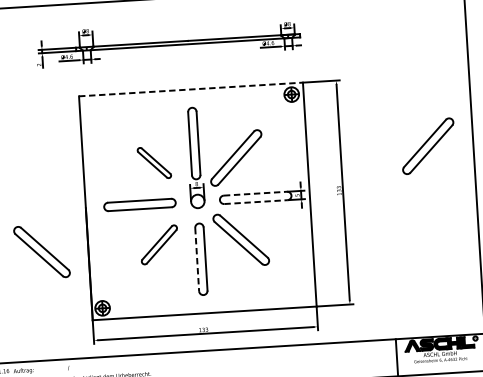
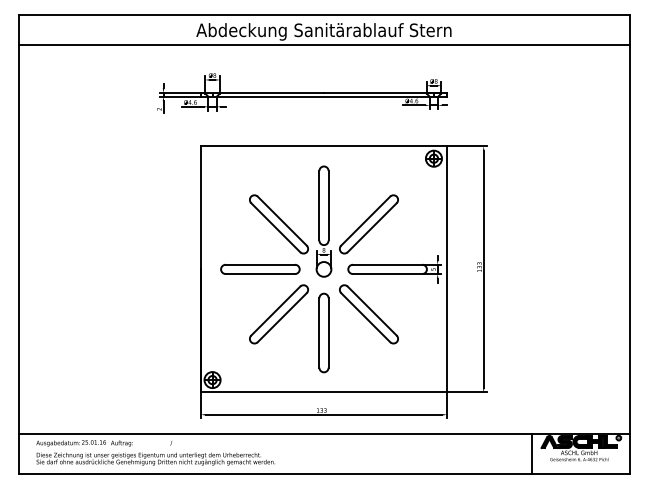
line: (191, 89) -> (324, 146), dashed -> solid
part: (427, 146) -> (579, 224), removed
part: (153, 163) -> (278, 224), size x1.67
line: (255, 193) -> (387, 264), dashed -> solid
line: (255, 202) -> (387, 274), dashed -> solid
part: (158, 244) -> (278, 314), size x1.43
part: (41, 252) -> (149, 314), removed
line: (197, 260) -> (319, 333), dashed -> solid

